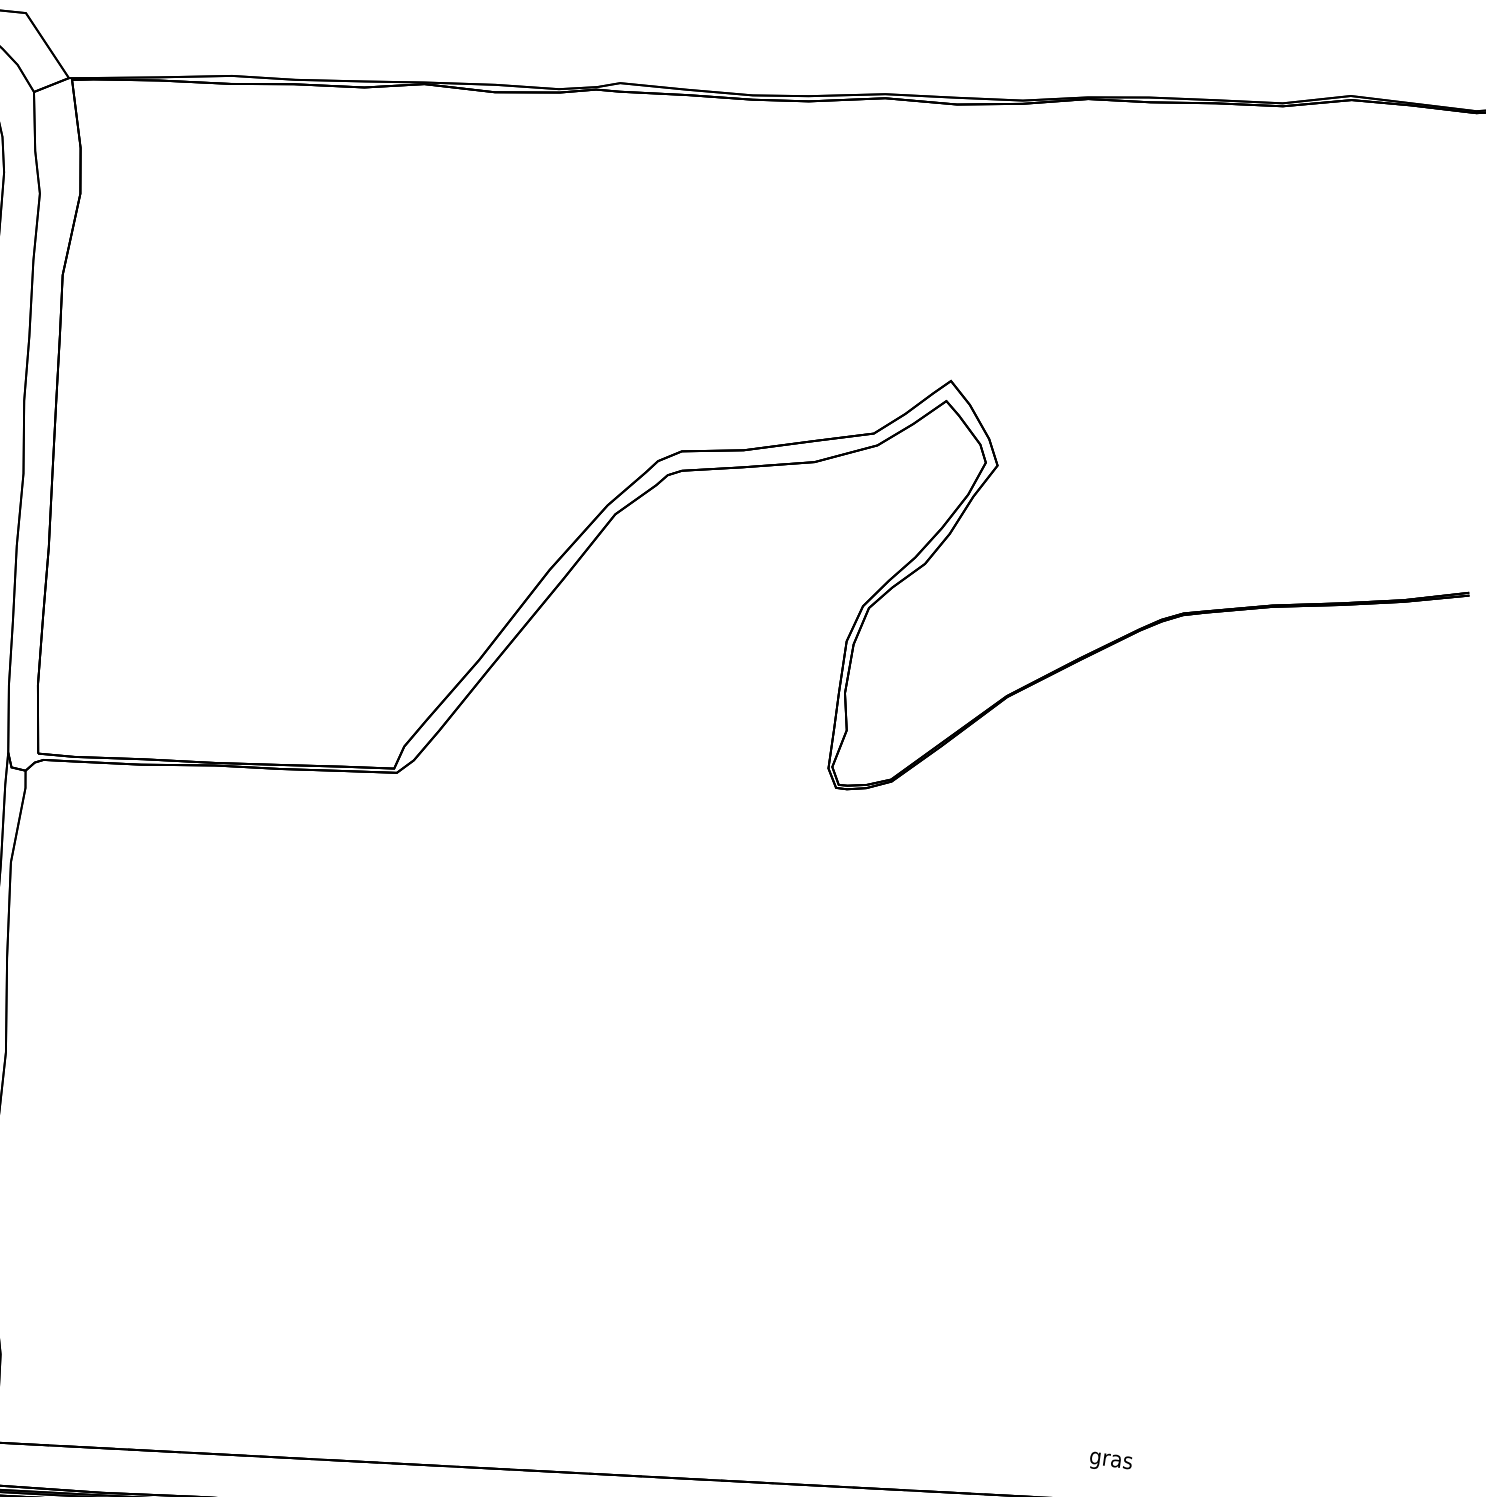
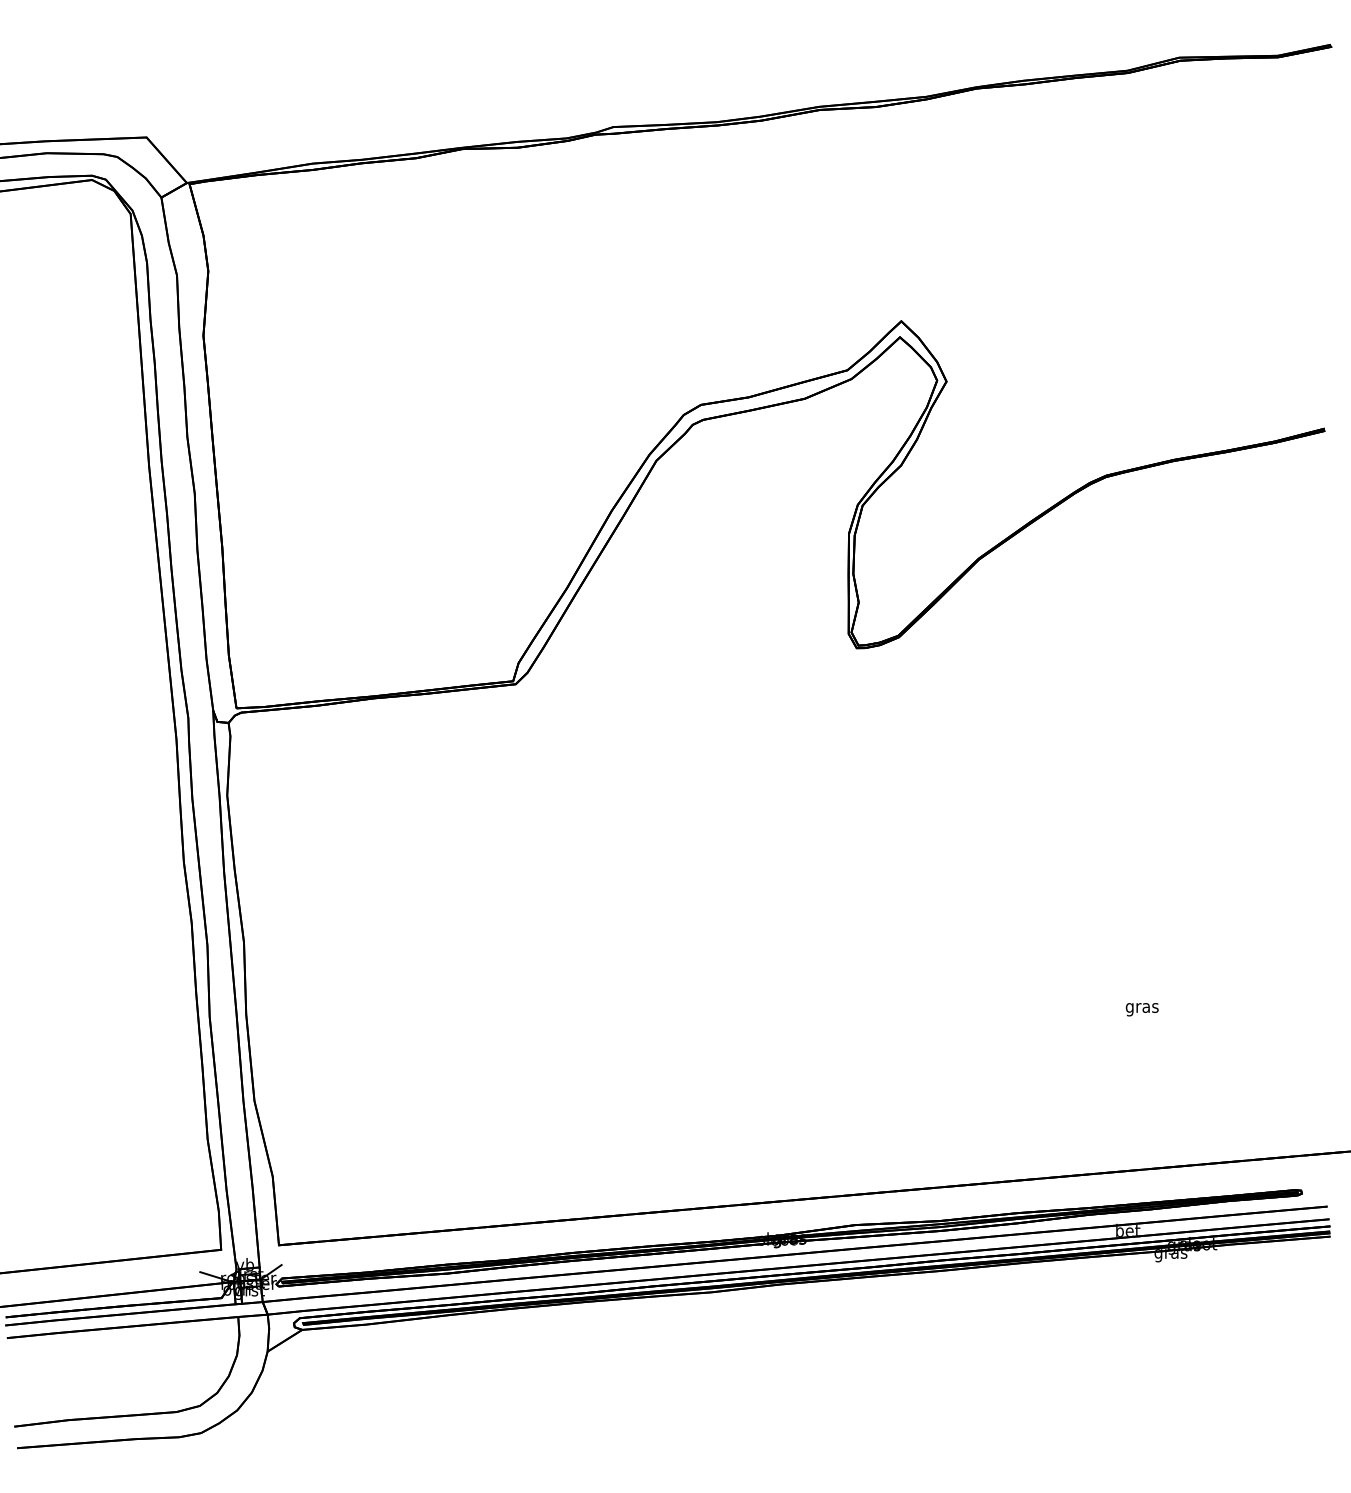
text: (1109, 1462) -> (1141, 1009), moved

